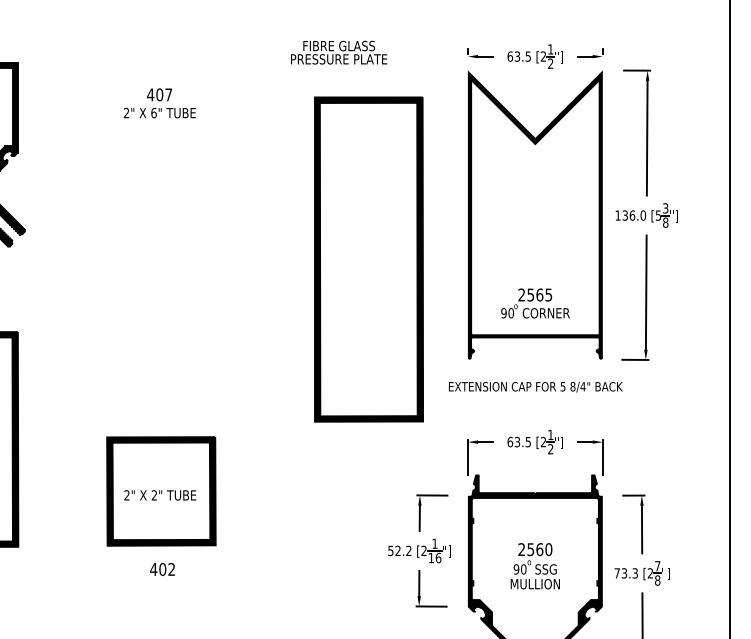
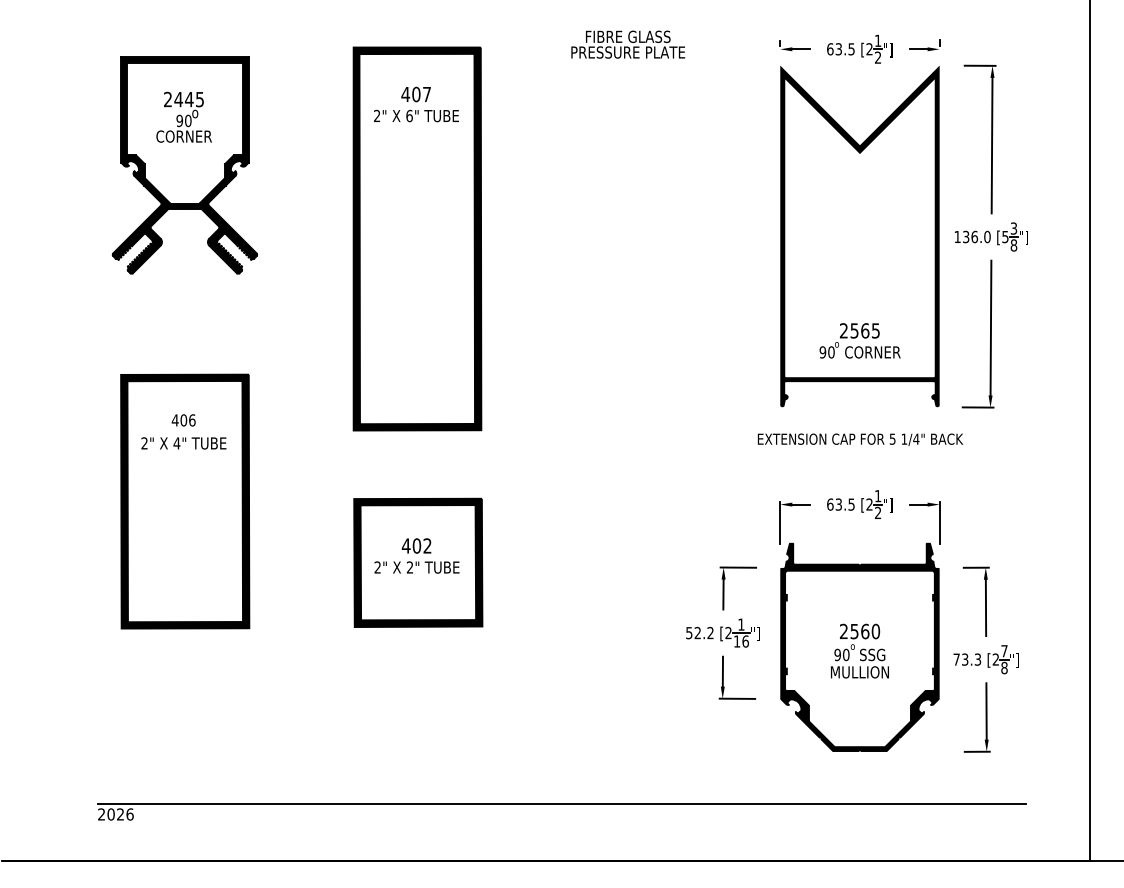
part: (369, 259) -> (417, 238), moved
text: (573, 386) -> (904, 438), 8/4" -> 1/4"
text: (162, 569) -> (416, 545), moved

